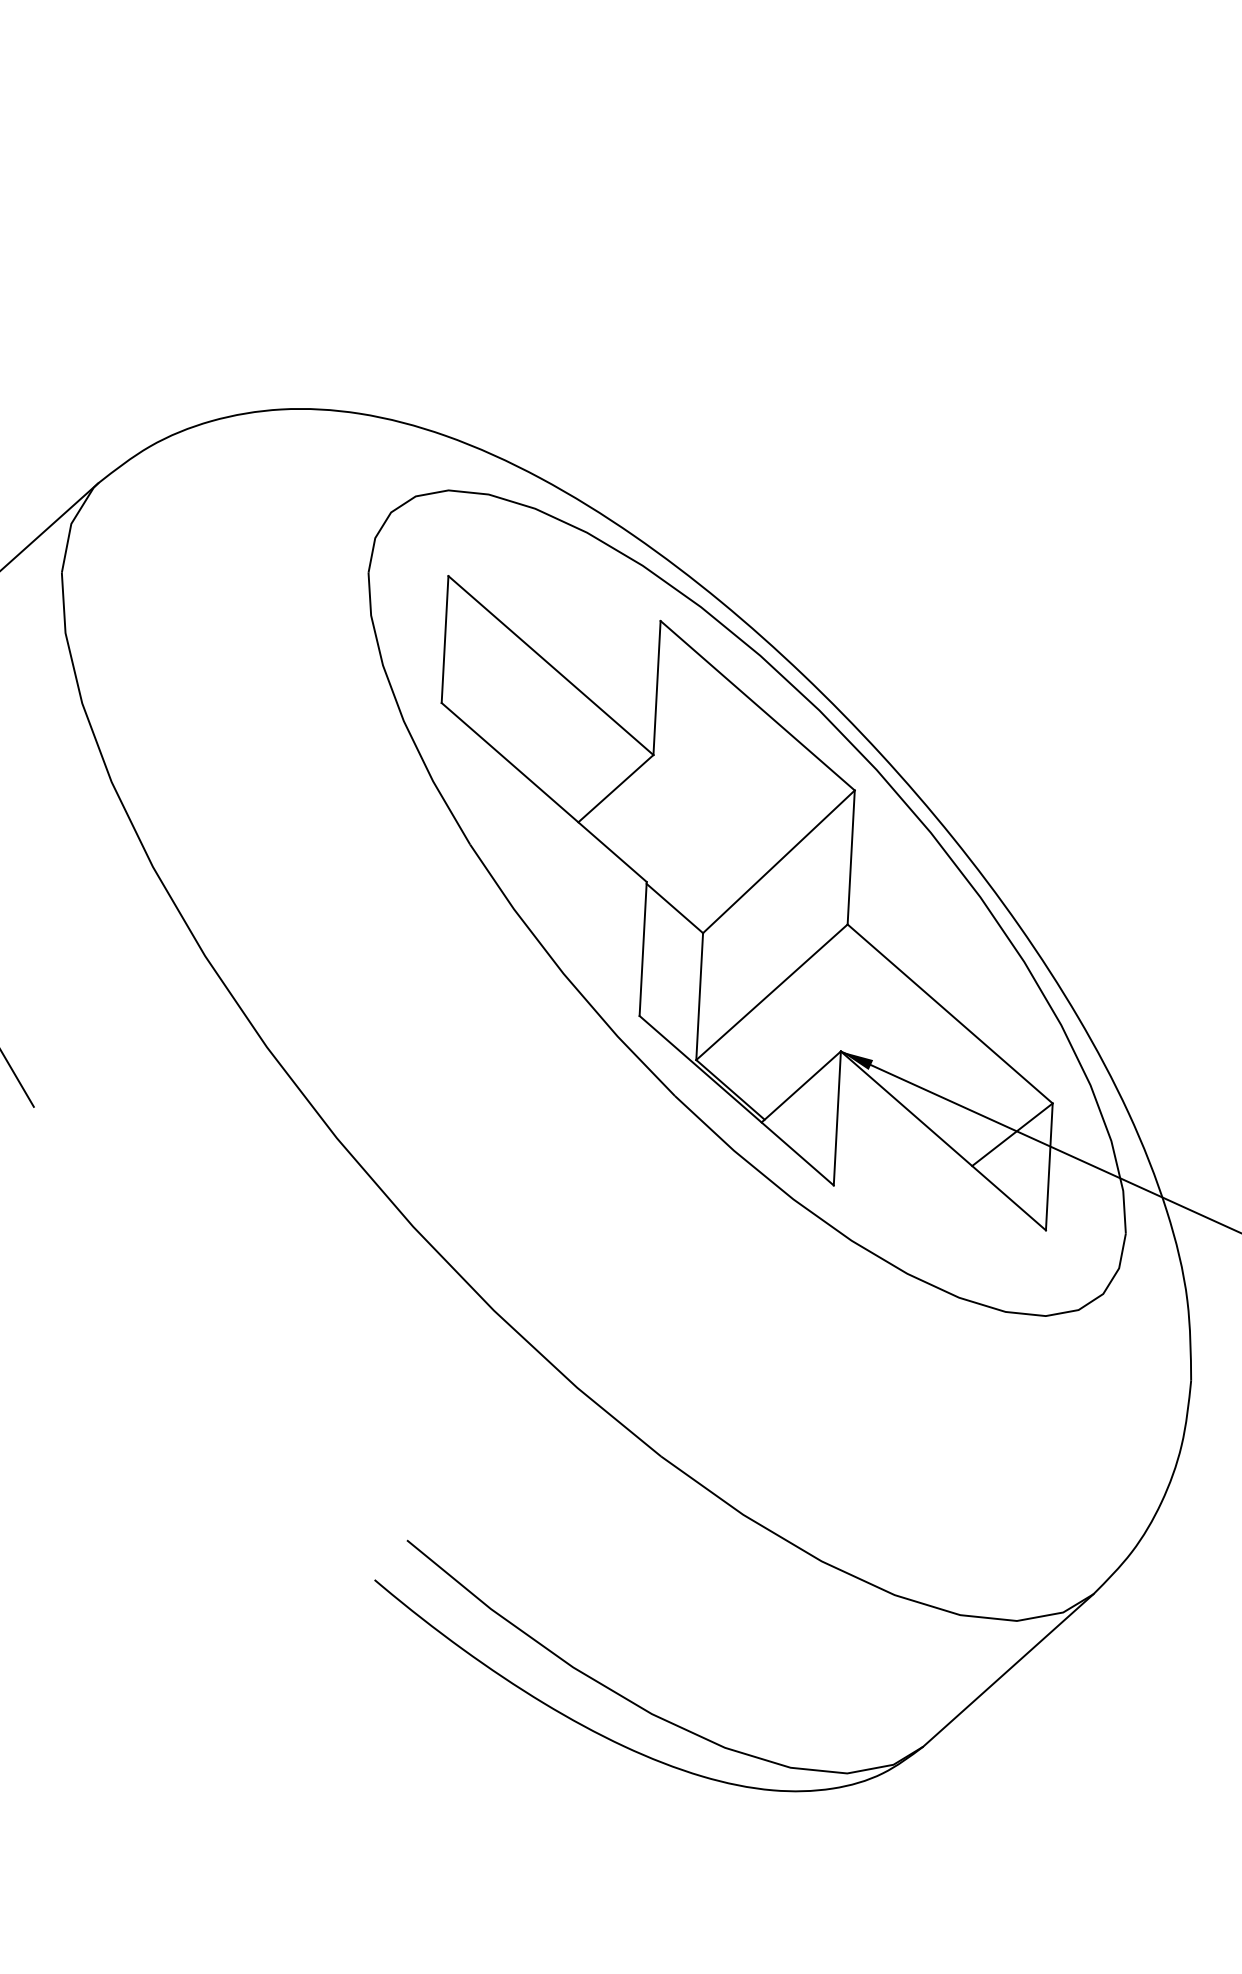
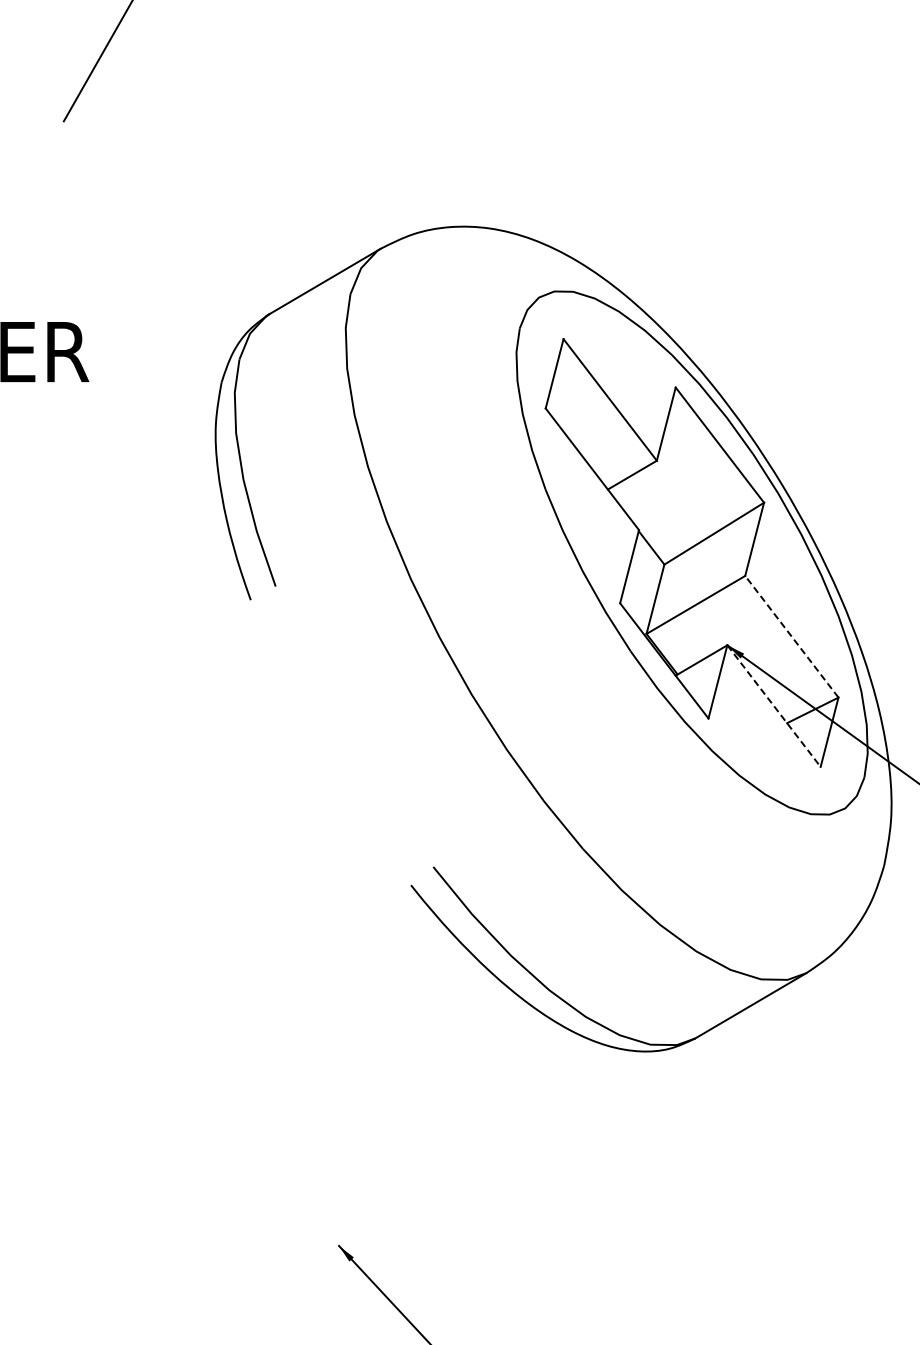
line: (949, 1013) -> (791, 636), solid -> dashed
line: (944, 1141) -> (774, 706), solid -> dashed

